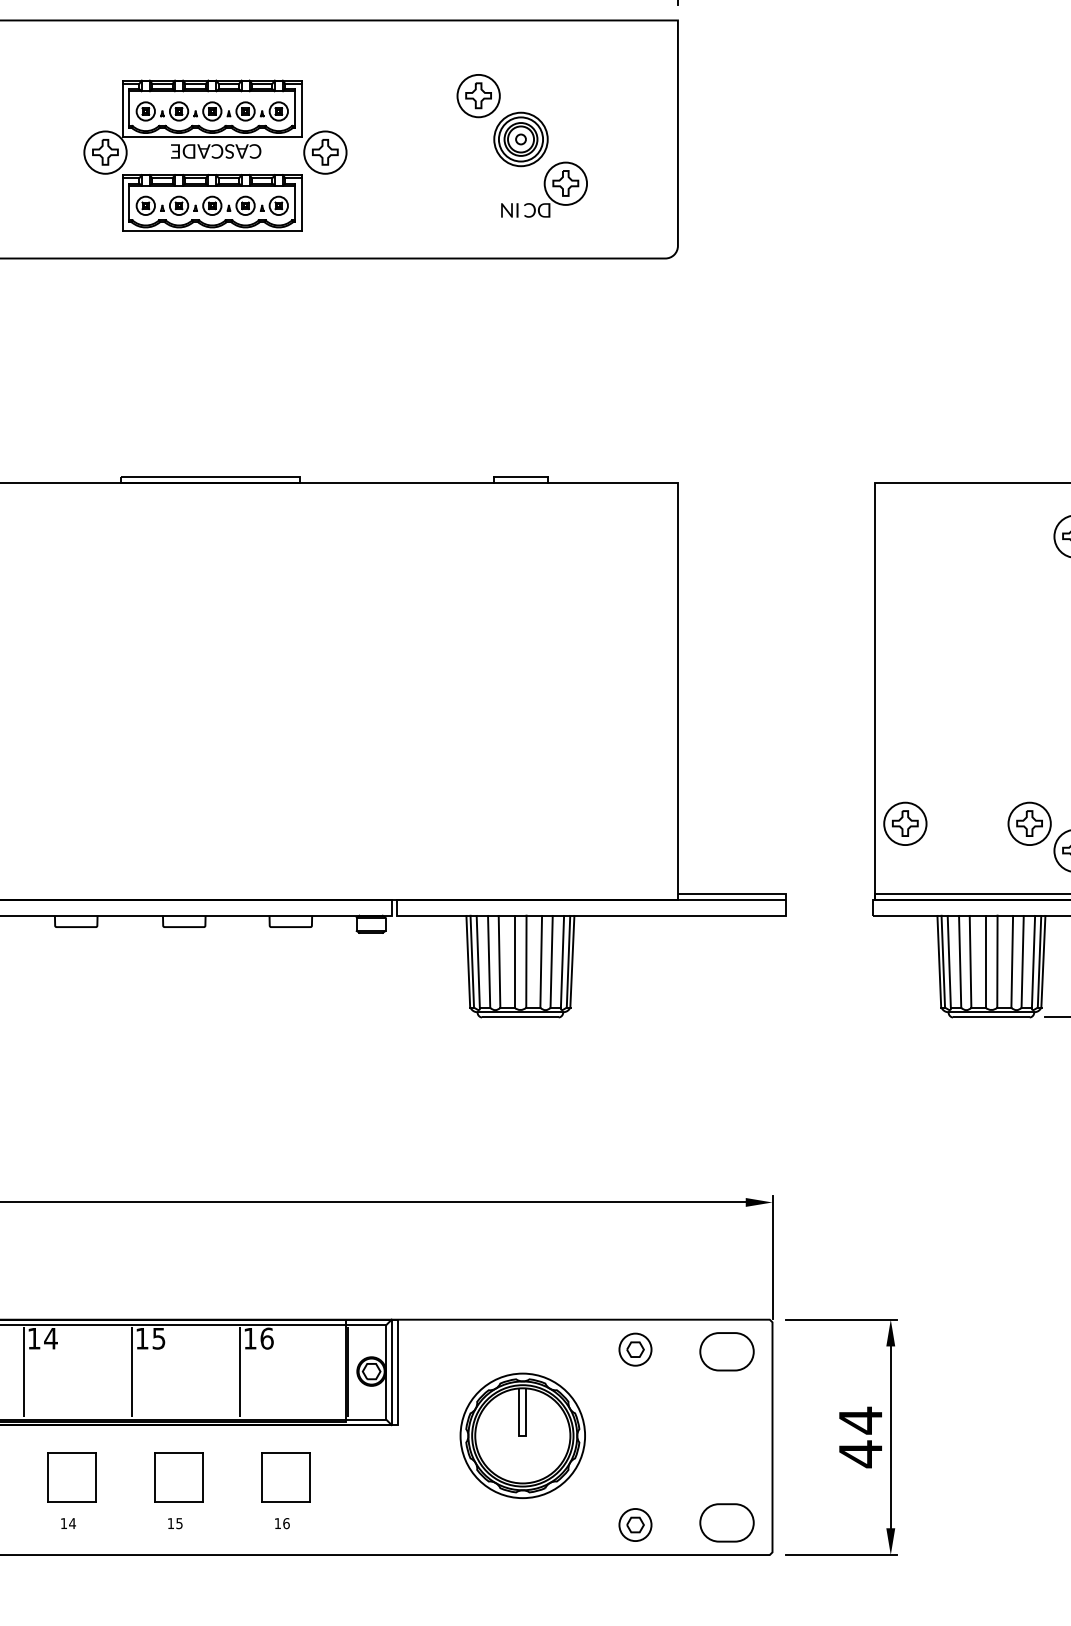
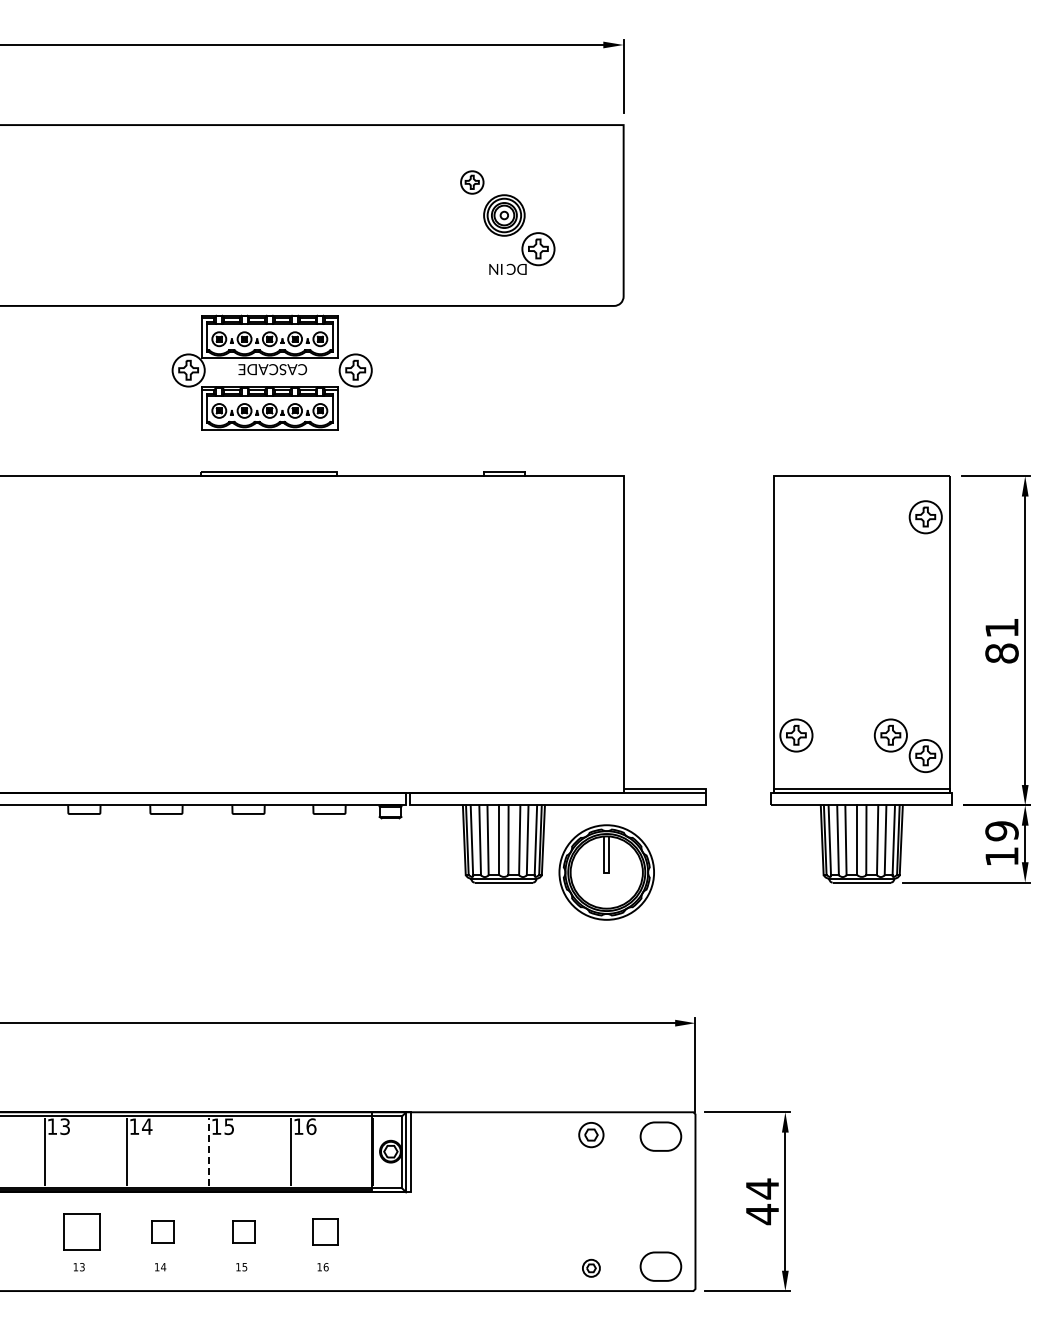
part: (479, 96) -> (472, 182), size x0.7
part: (214, 155) -> (271, 372), moved
line: (131, 1371) -> (208, 1151), solid -> dashed
part: (522, 1435) -> (606, 872), moved
part: (71, 1476) -> (162, 1231), size x0.6
part: (178, 1476) -> (244, 1231), size x0.6
part: (285, 1476) -> (325, 1231), size x0.7
part: (635, 1525) -> (591, 1268), size x0.7

